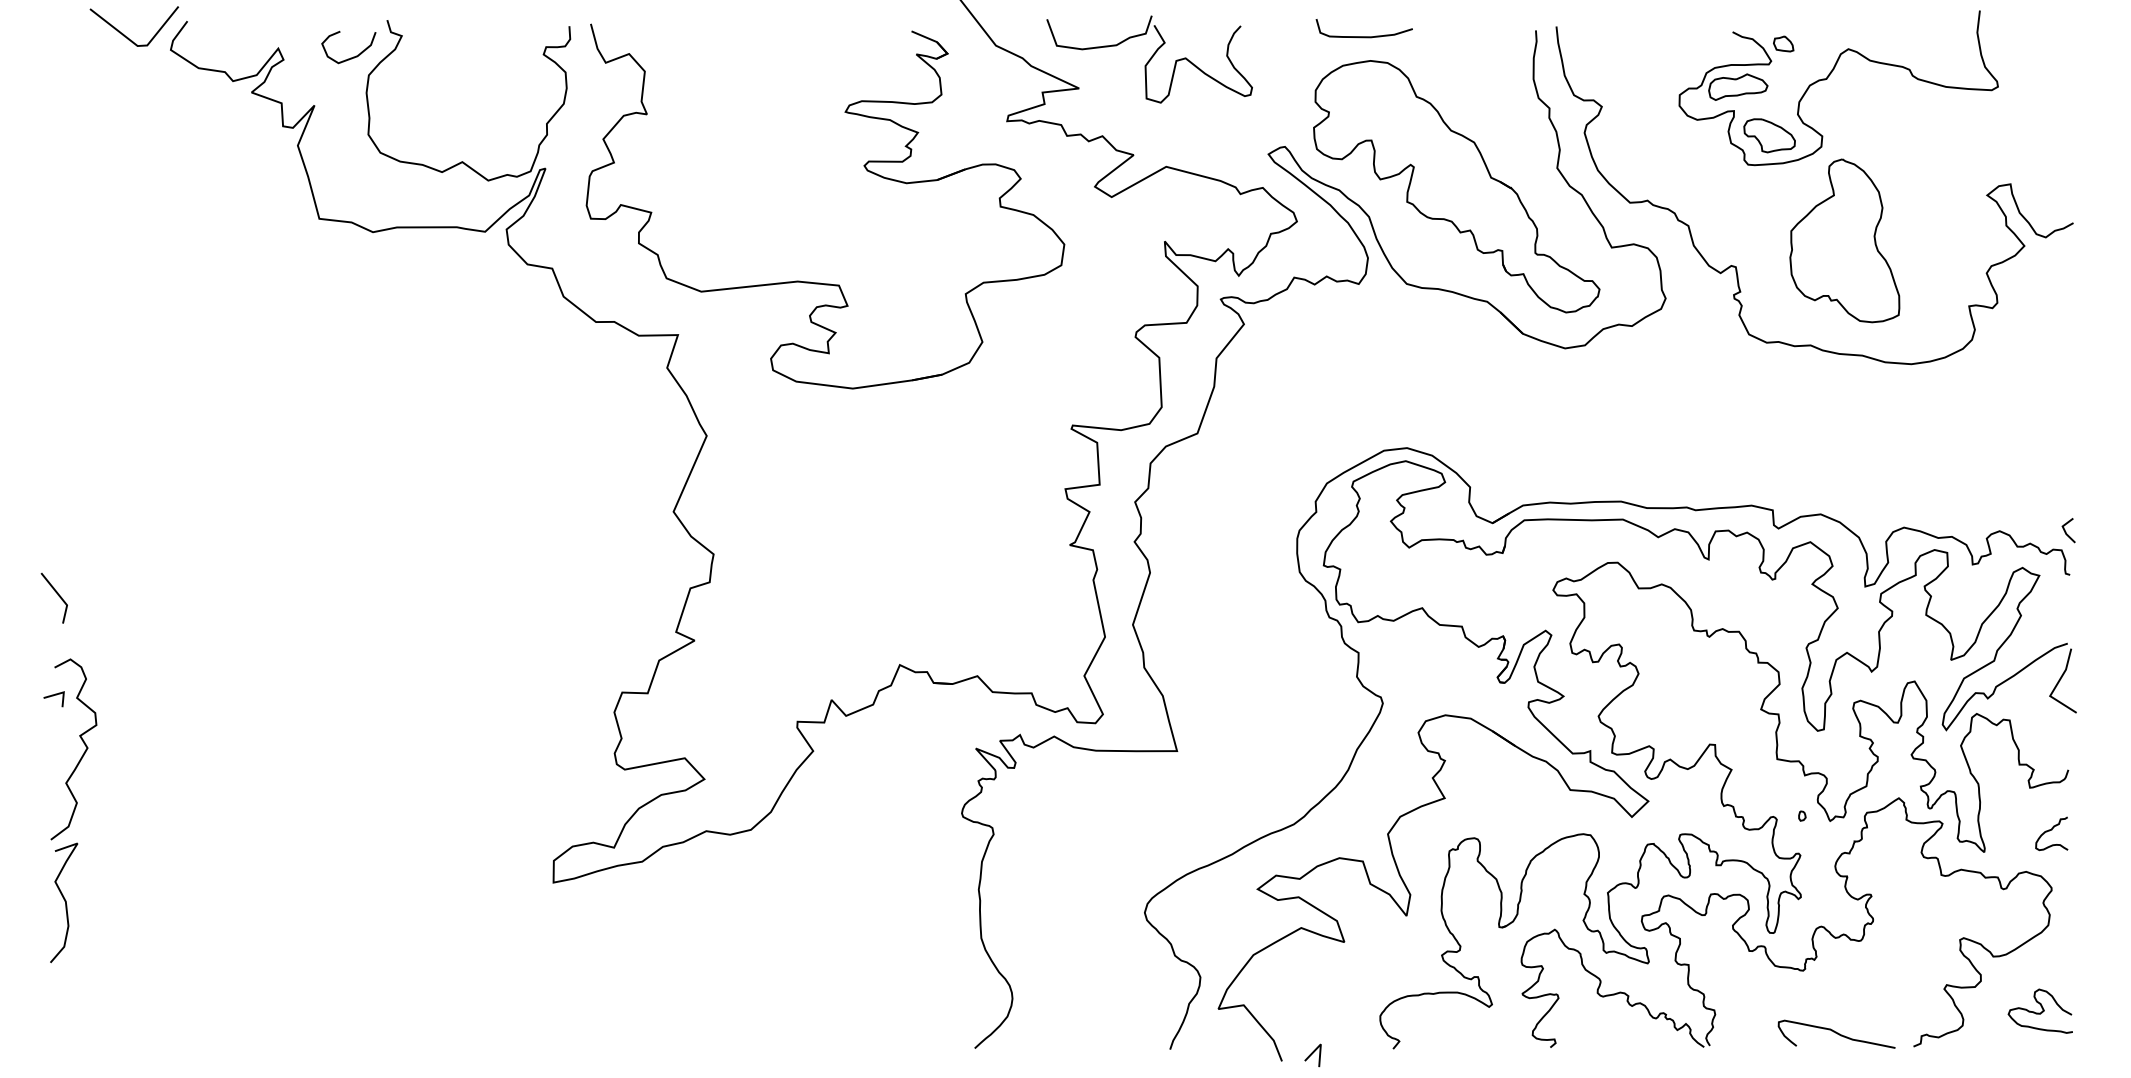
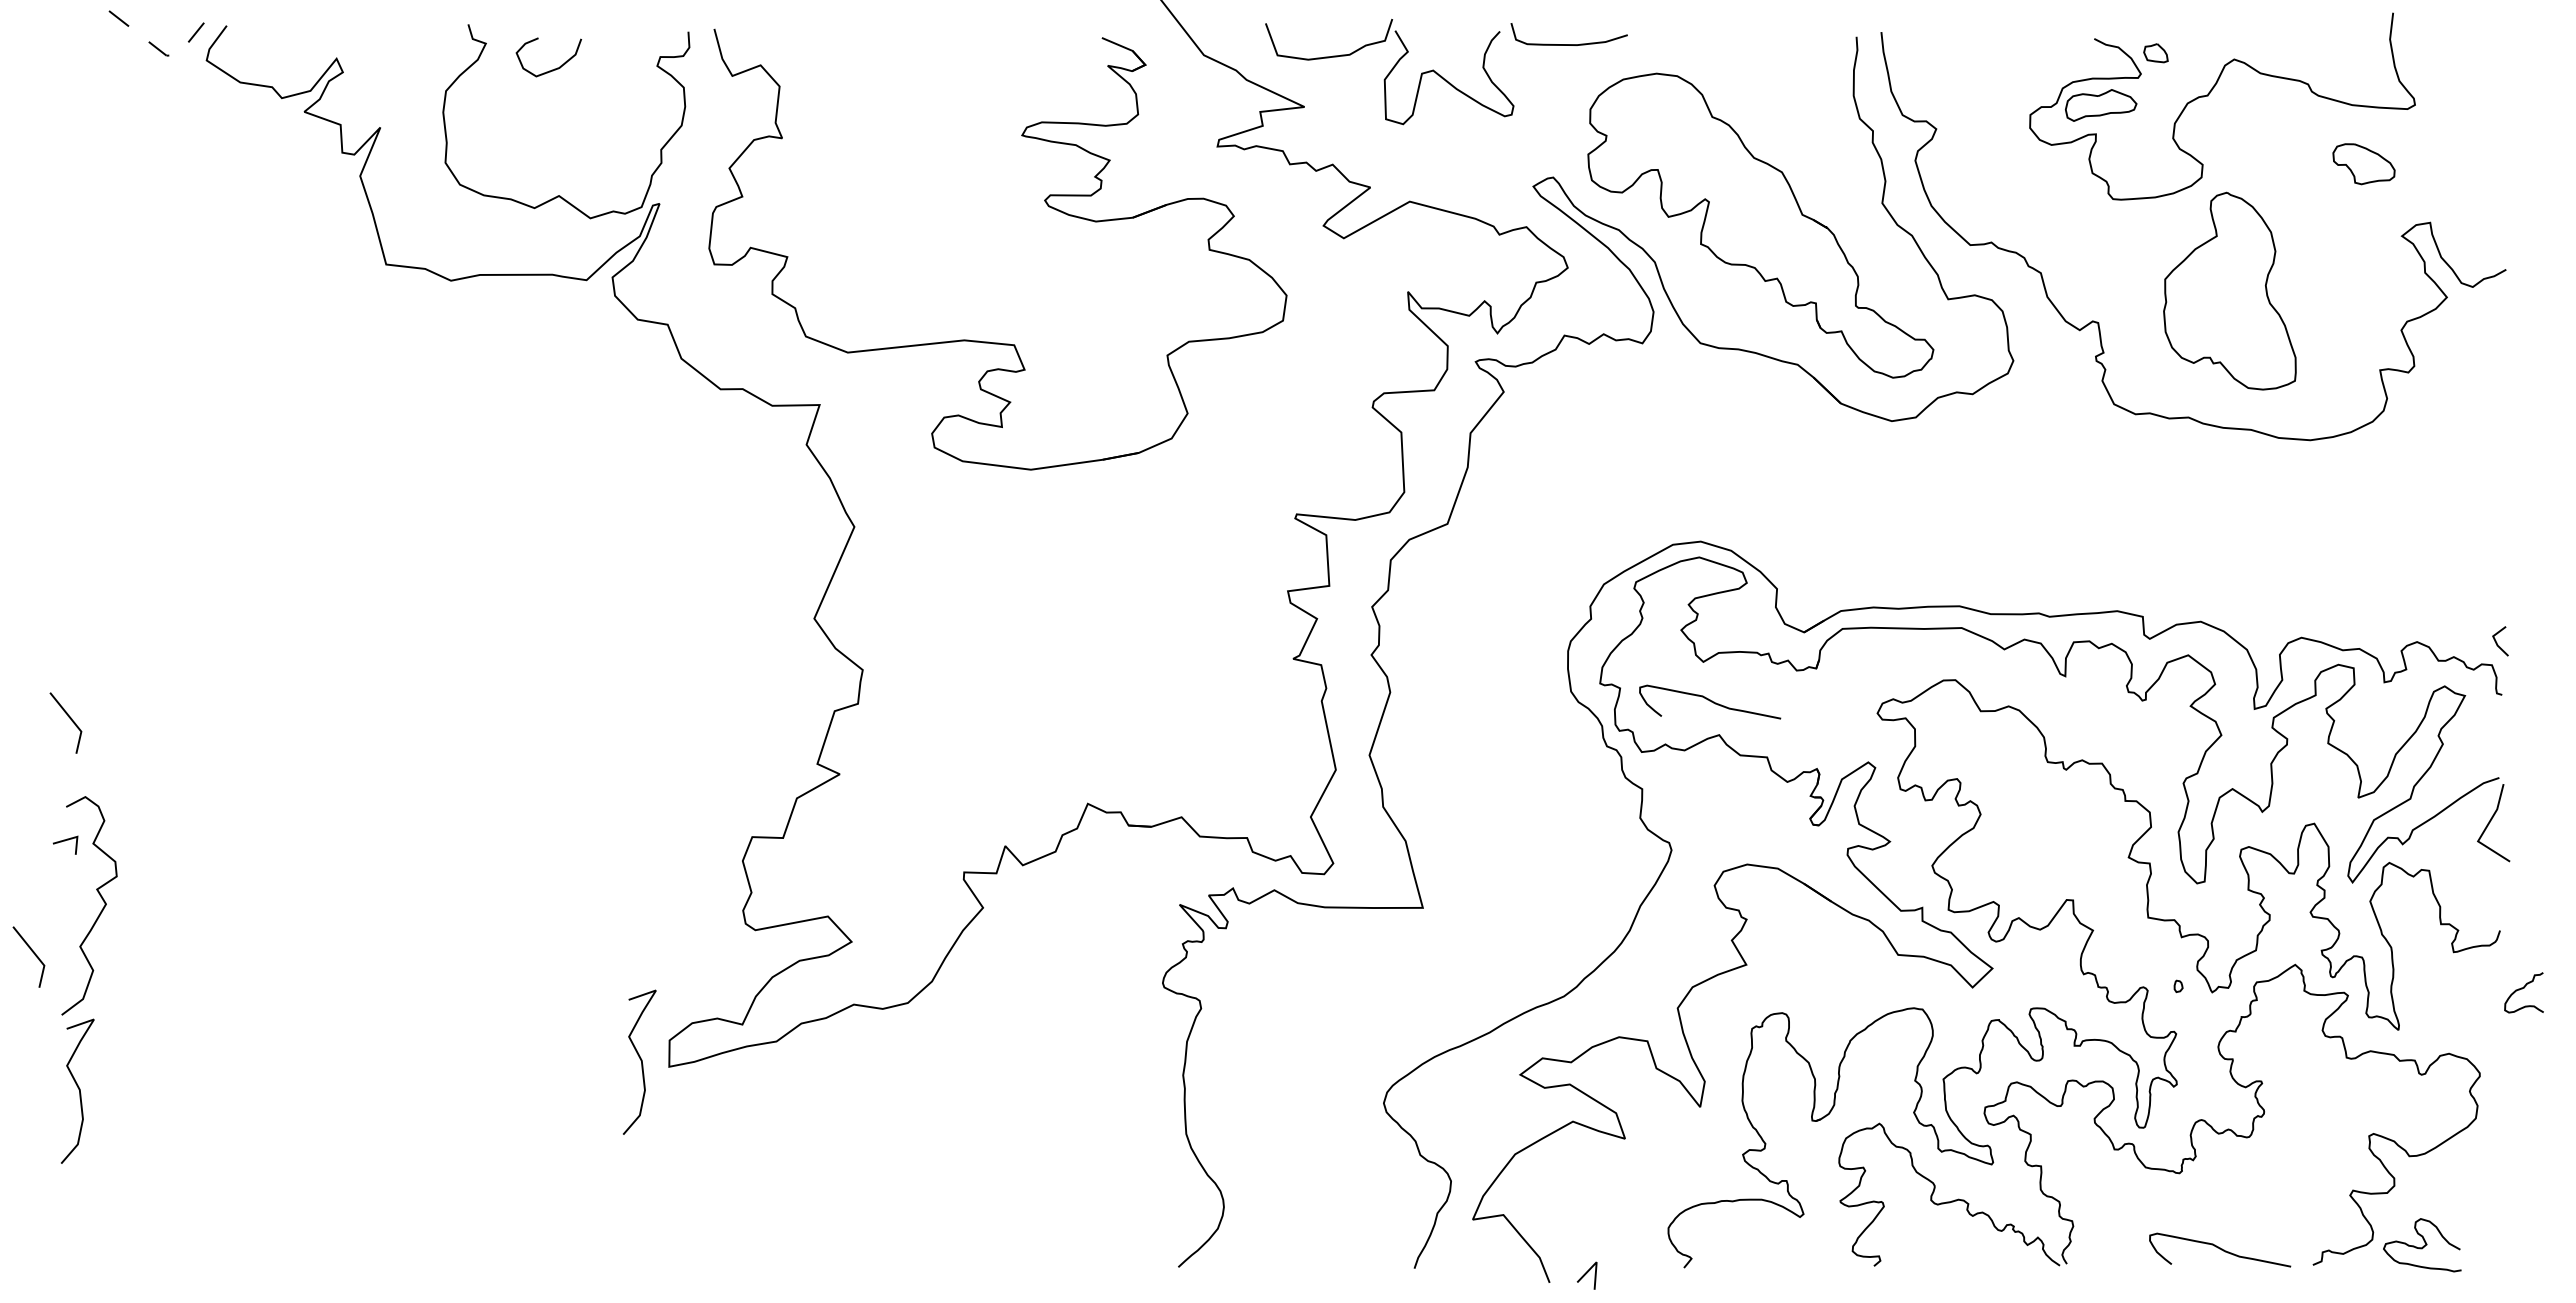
curve: (1363, 36) -> (1568, 44), moved
line: (137, 45) -> (166, 55), solid -> dashed
curve: (351, 57) -> (551, 69), moved
part: (1769, 136) -> (2363, 164), moved
curve: (1415, 580) -> (1710, 701), added
line: (26, 788) -> (32, 952), added
curve: (2050, 831) -> (2522, 989), moved
curve: (529, 877) -> (640, 1060), added
curve: (2041, 1011) -> (2423, 1245), moved

